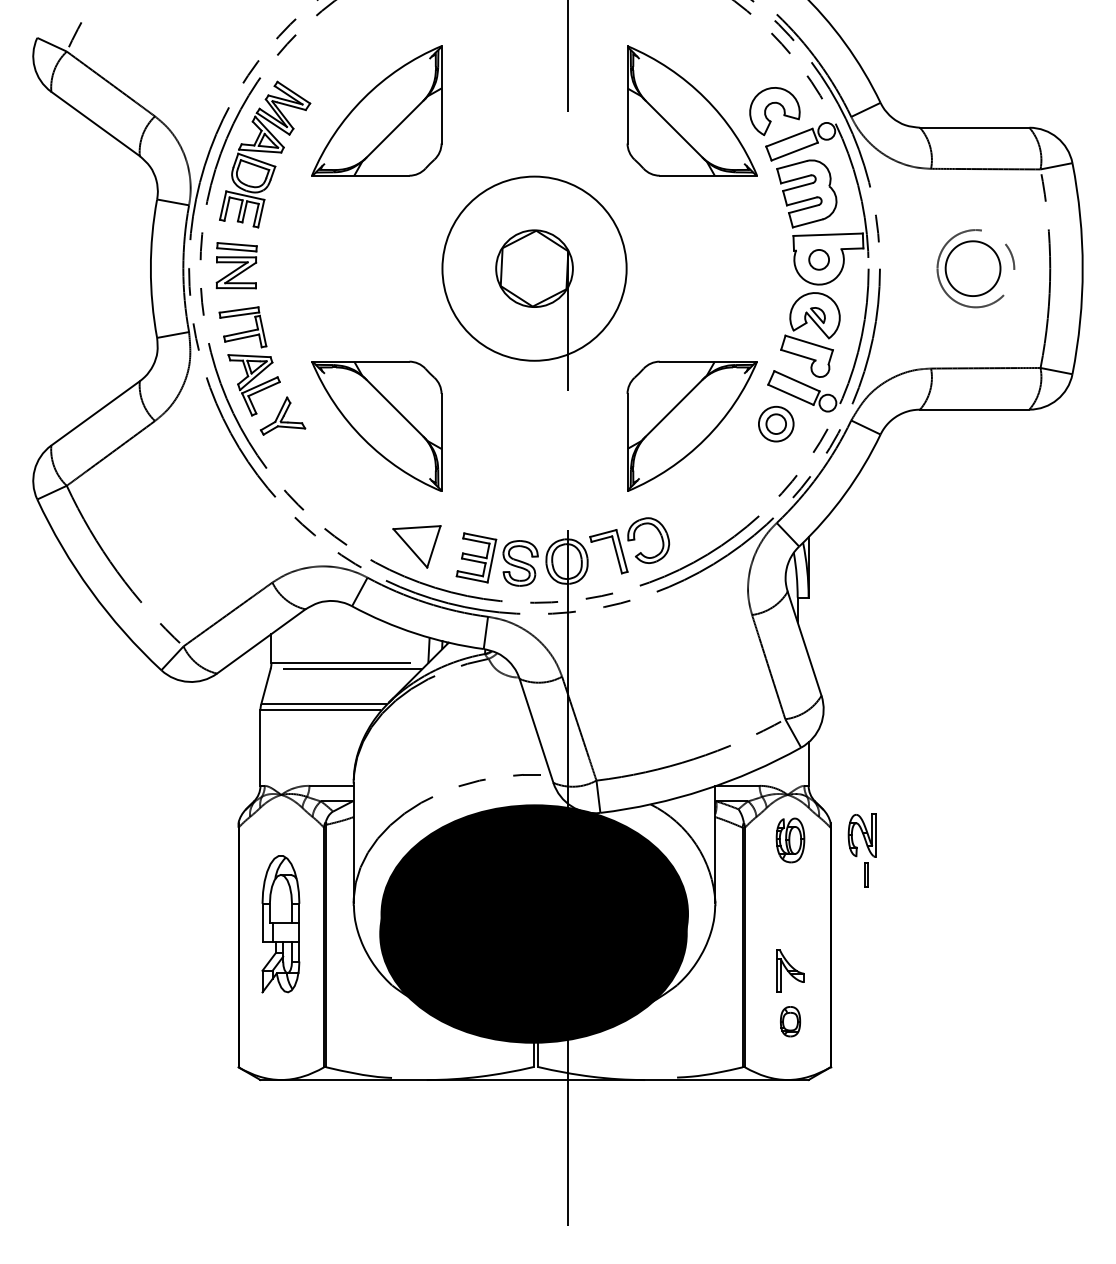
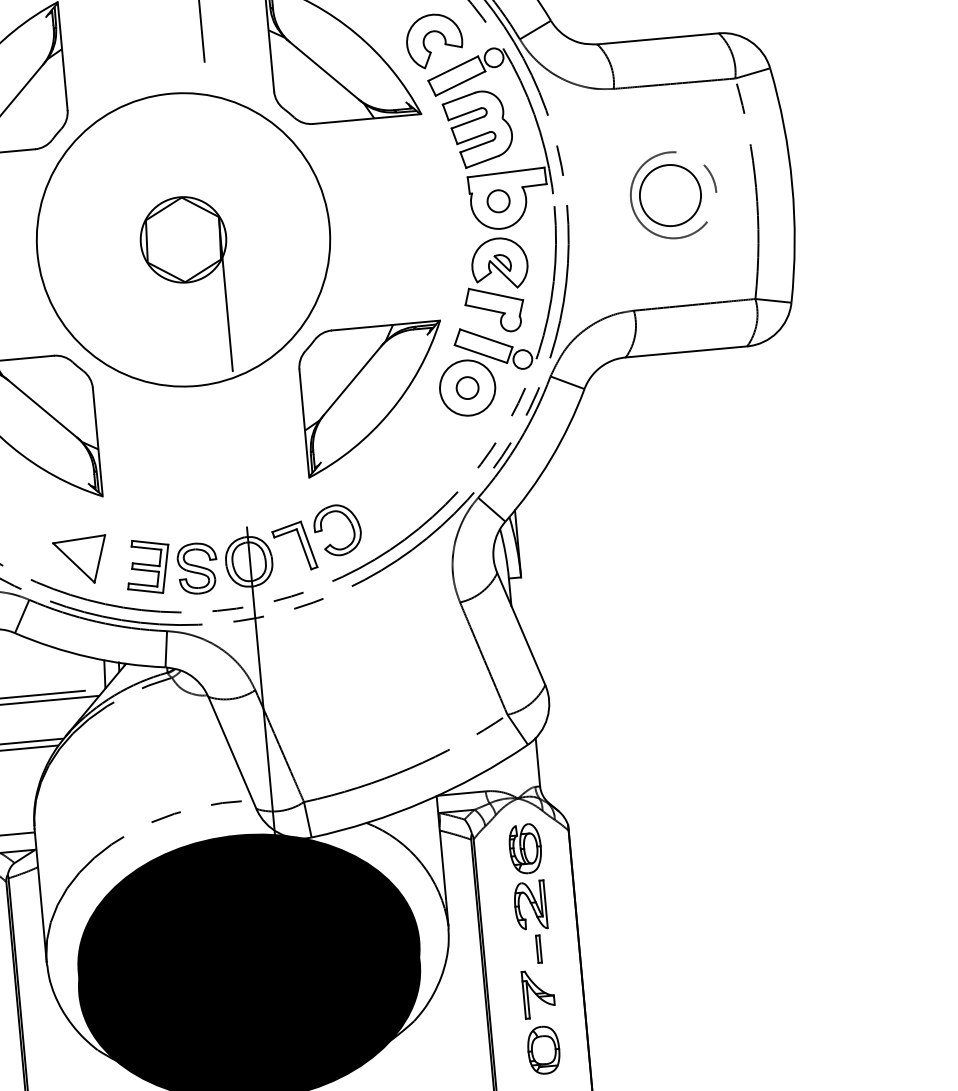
circle: (534, 268) -> (183, 239), size x1.43
circle: (776, 423) -> (467, 387), size x1.43
part: (861, 850) -> (531, 922), moved
part: (790, 1021) -> (543, 1049), size x1.43

